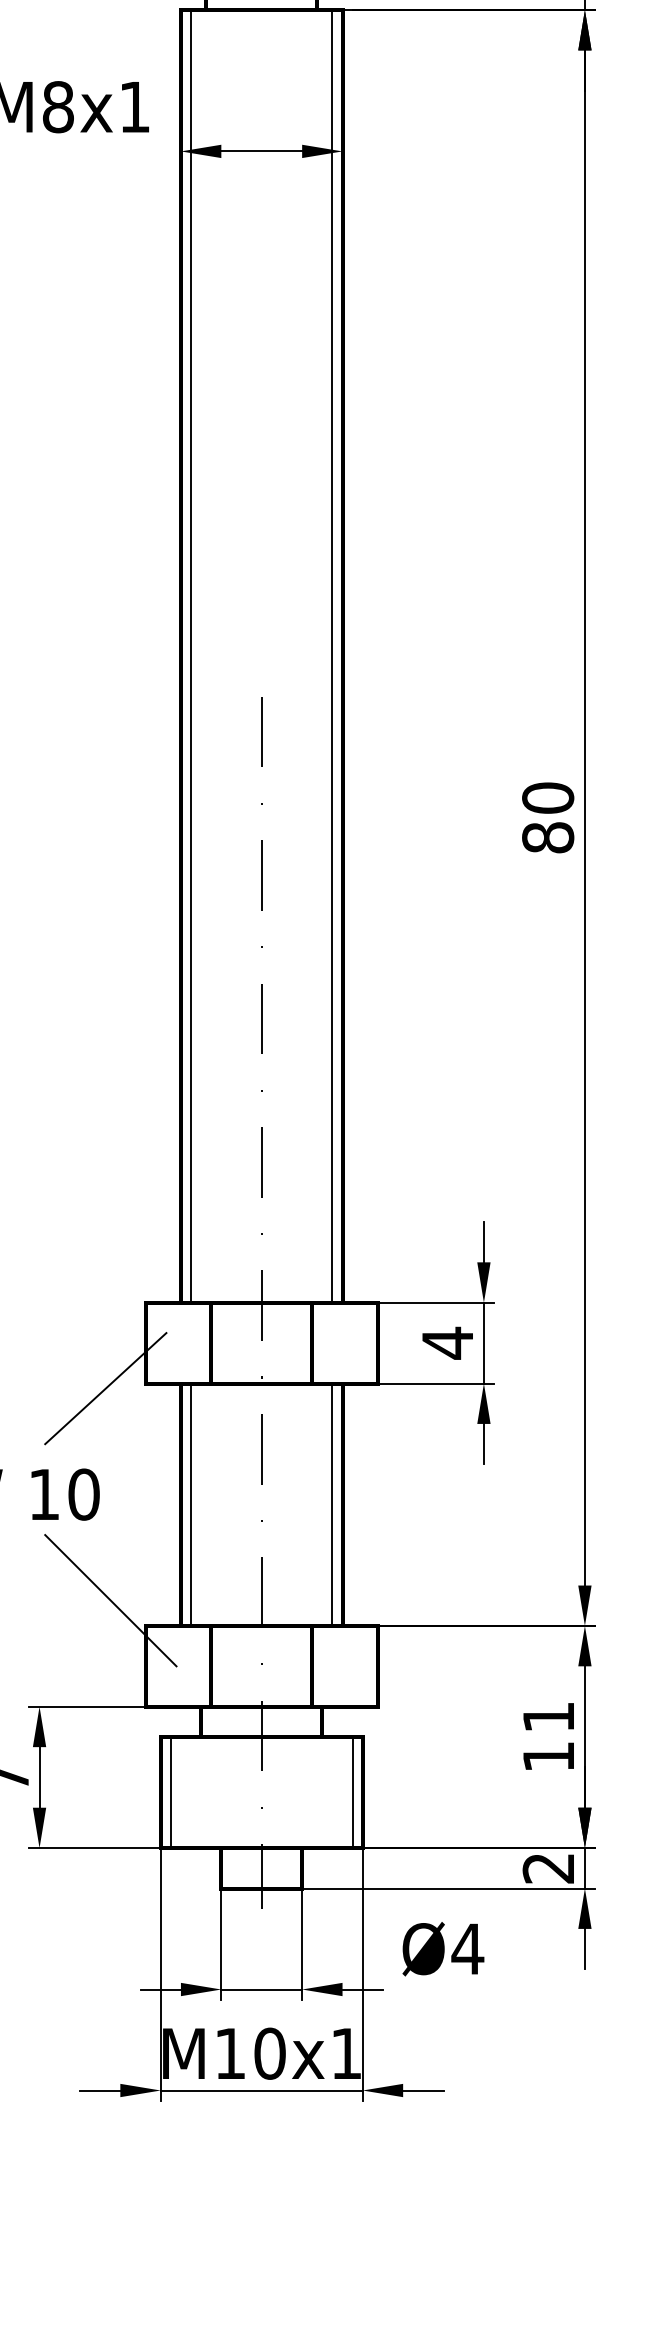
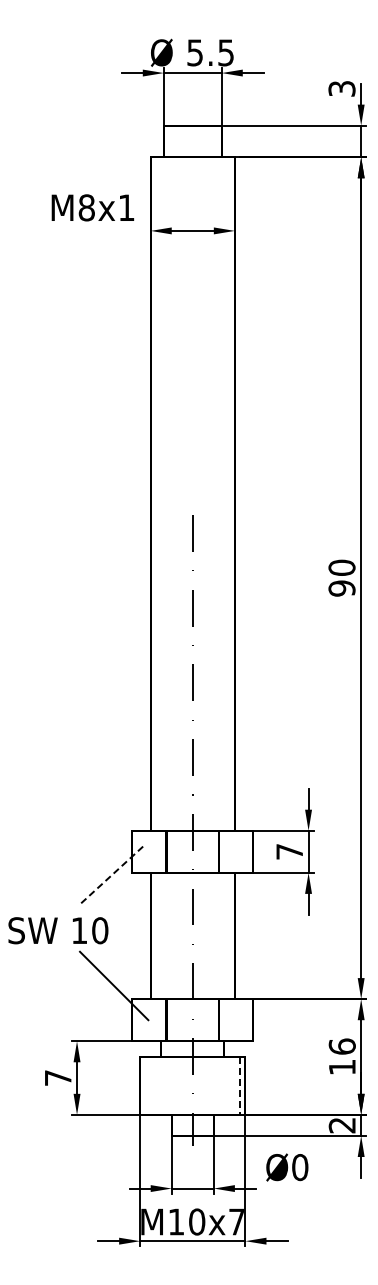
line: (190, 655) -> (155, 493), removed
line: (332, 655) -> (229, 493), removed
text: (547, 837) -> (341, 588), 80 -> 90
text: (447, 1342) -> (289, 851), 4 -> 7
line: (105, 1388) -> (111, 875), solid -> dashed
line: (190, 1503) -> (155, 935), removed
line: (332, 1503) -> (229, 935), removed
text: (547, 1716) -> (341, 1046), 11 -> 16
line: (170, 1791) -> (145, 1085), removed
line: (353, 1791) -> (240, 1085), solid -> dashed
text: (466, 1949) -> (299, 1167), Ø4 -> Ø0
text: (345, 2052) -> (236, 1221), M10x1 -> M10x7

